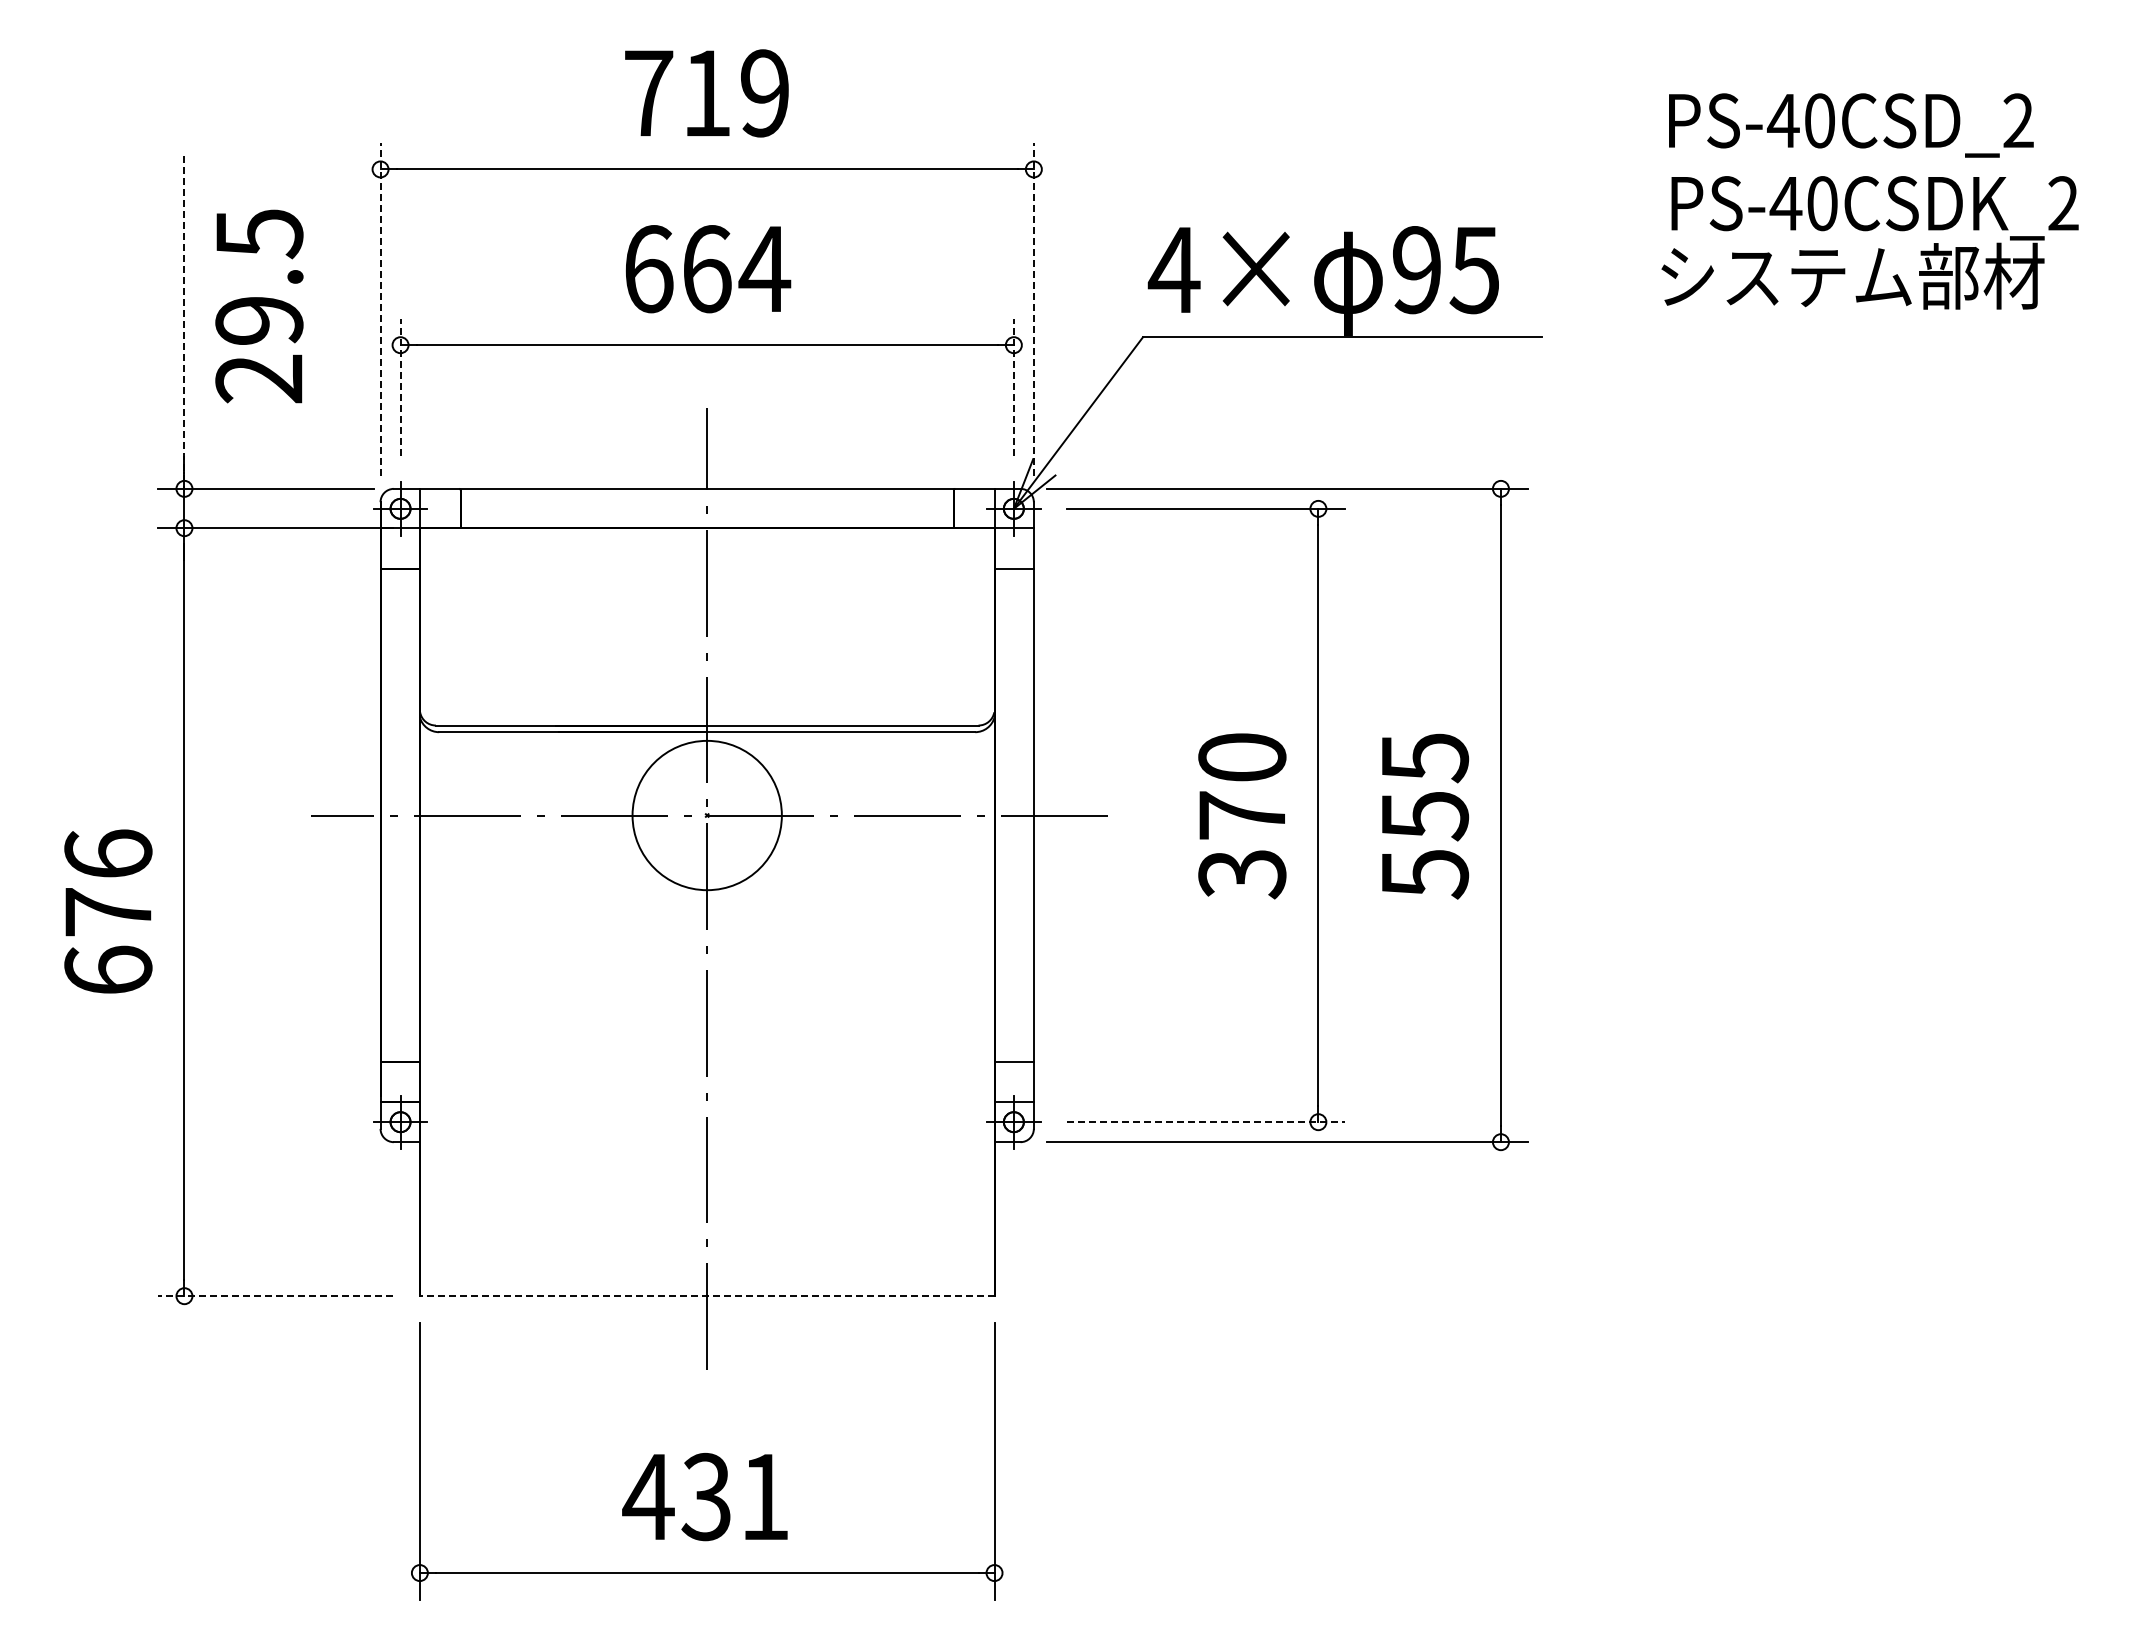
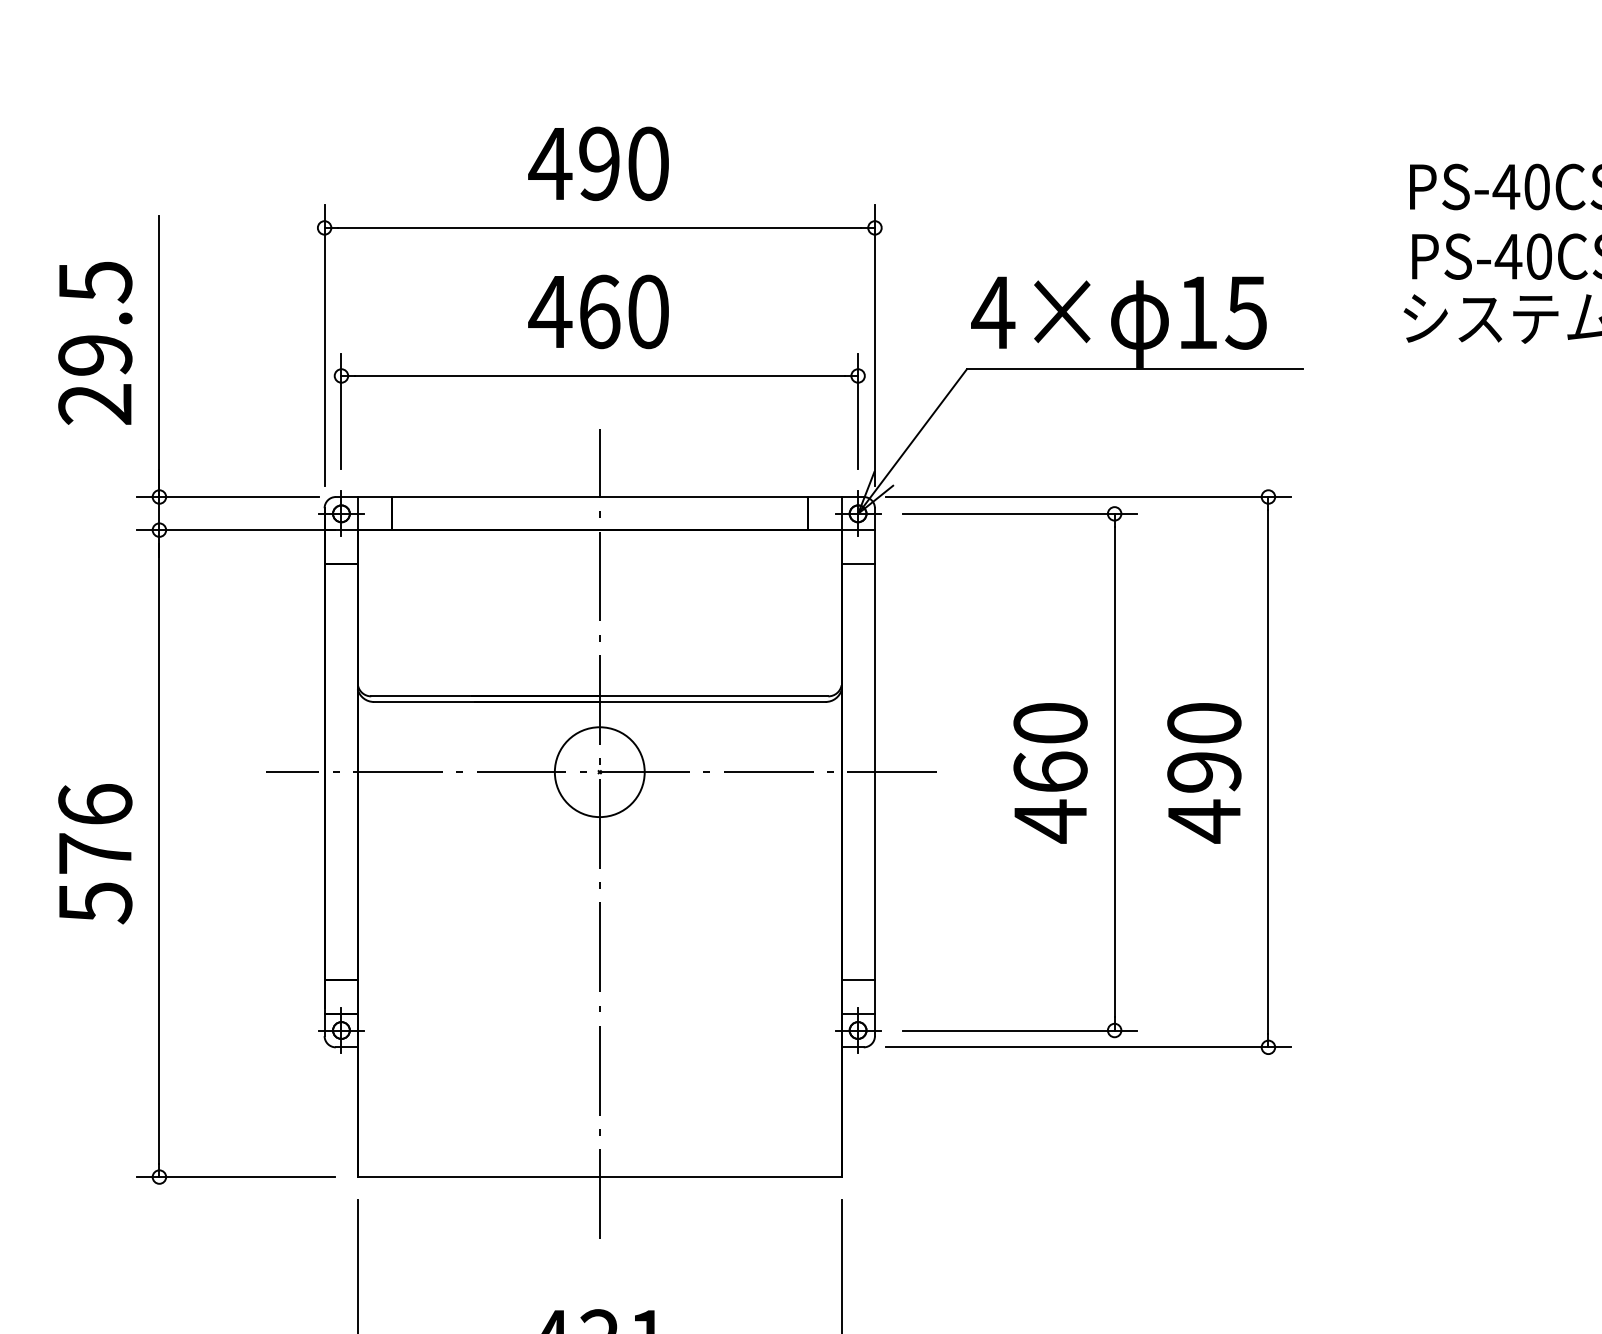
text: (705, 93) -> (598, 163), 719 -> 490
text: (706, 269) -> (599, 312), 664 -> 460
text: (1416, 270) -> (1197, 313), 95 -> 15
text: (259, 306) -> (95, 343), moved
line: (380, 308) -> (324, 345), dashed -> solid
line: (1033, 308) -> (874, 345), dashed -> solid
line: (184, 322) -> (159, 356), dashed -> solid
line: (400, 387) -> (341, 411), dashed -> solid
line: (1013, 387) -> (857, 411), dashed -> solid
circle: (706, 815) -> (599, 772), size x0.71
text: (1424, 816) -> (1204, 773), 555 -> 490
text: (1242, 845) -> (1050, 797), 370 -> 460
text: (108, 970) -> (95, 902), 676 -> 576
line: (1206, 1122) -> (1020, 1030), dashed -> solid
line: (275, 1296) -> (236, 1177), dashed -> solid
line: (706, 1296) -> (599, 1177), dashed -> solid

